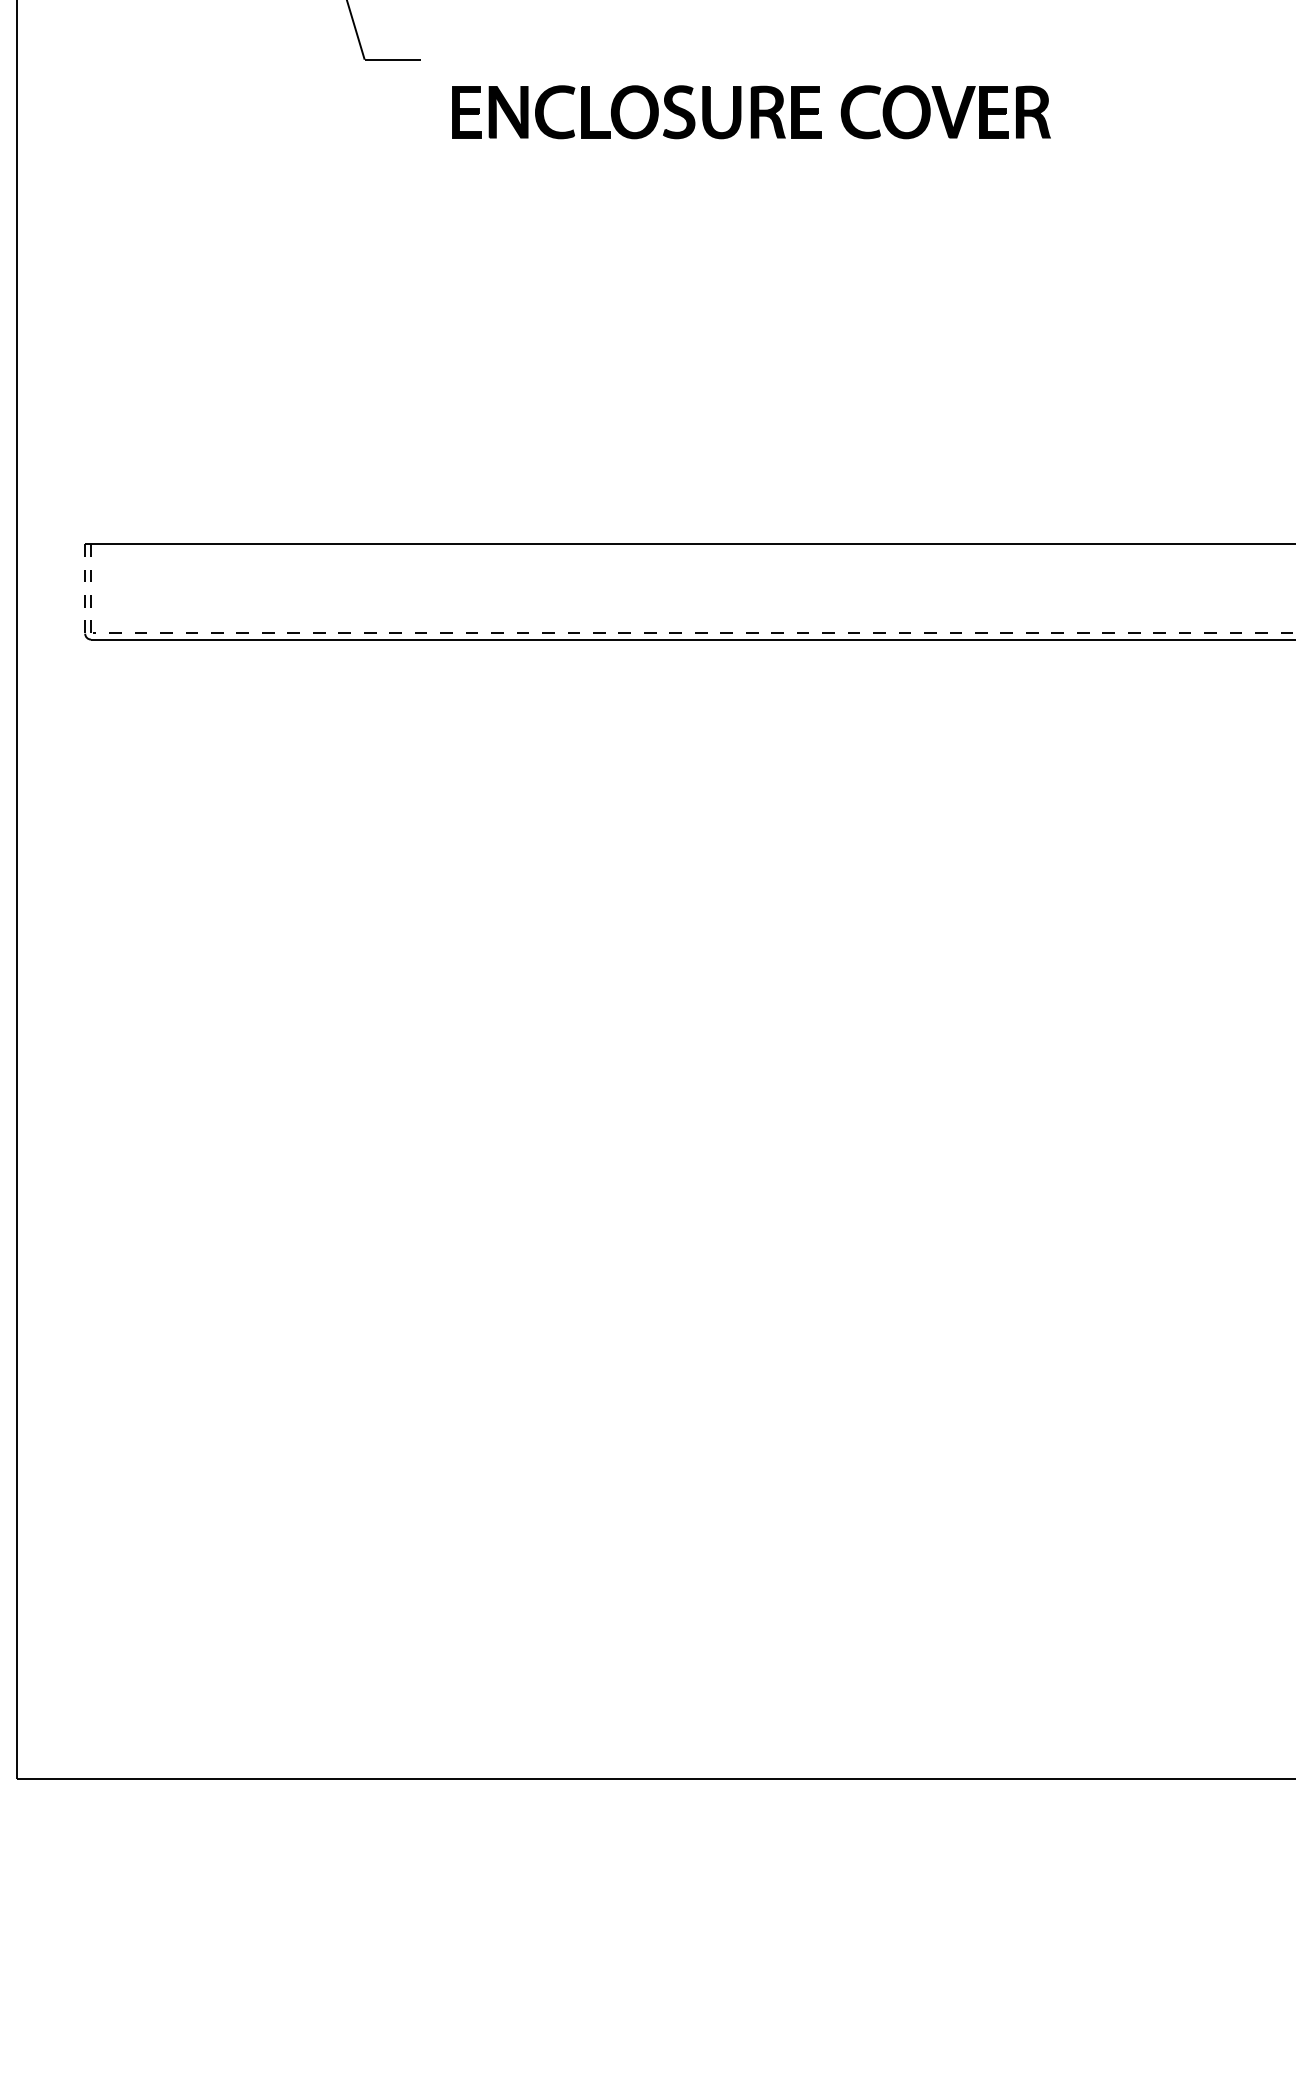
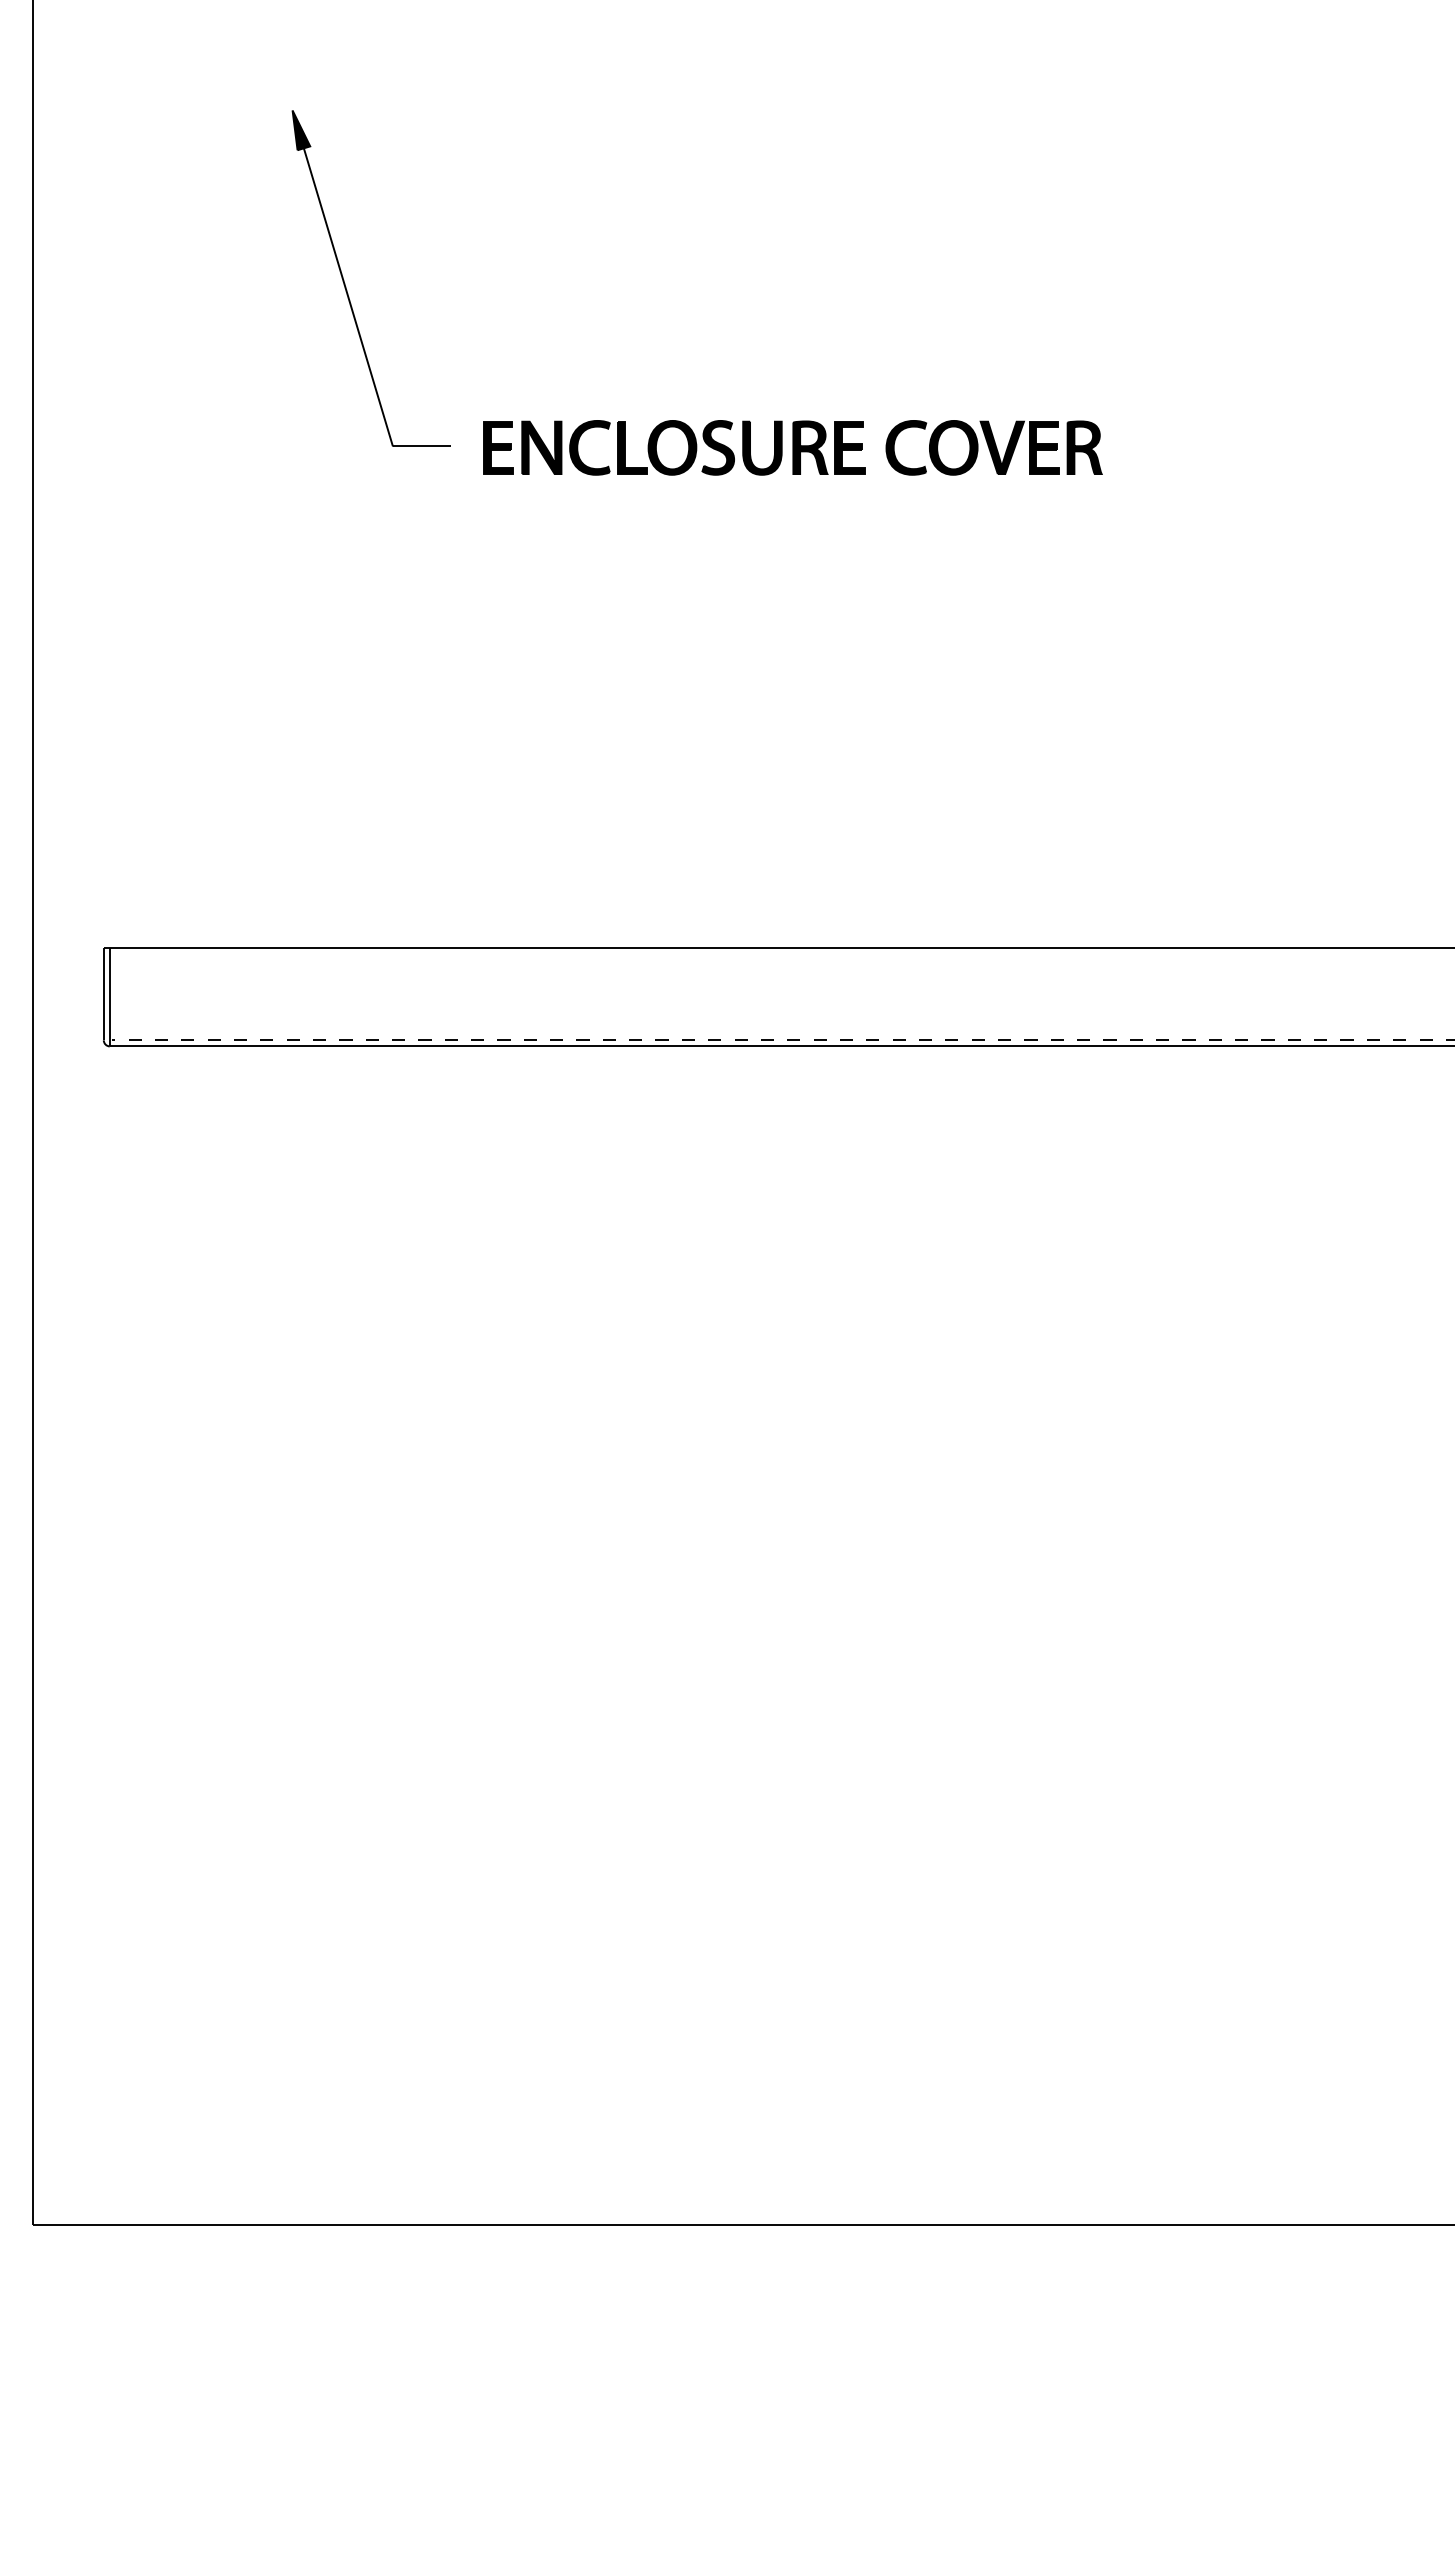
part: (750, 111) -> (792, 447), moved
line: (84, 589) -> (103, 994), dashed -> solid
line: (91, 592) -> (110, 997), dashed -> solid

